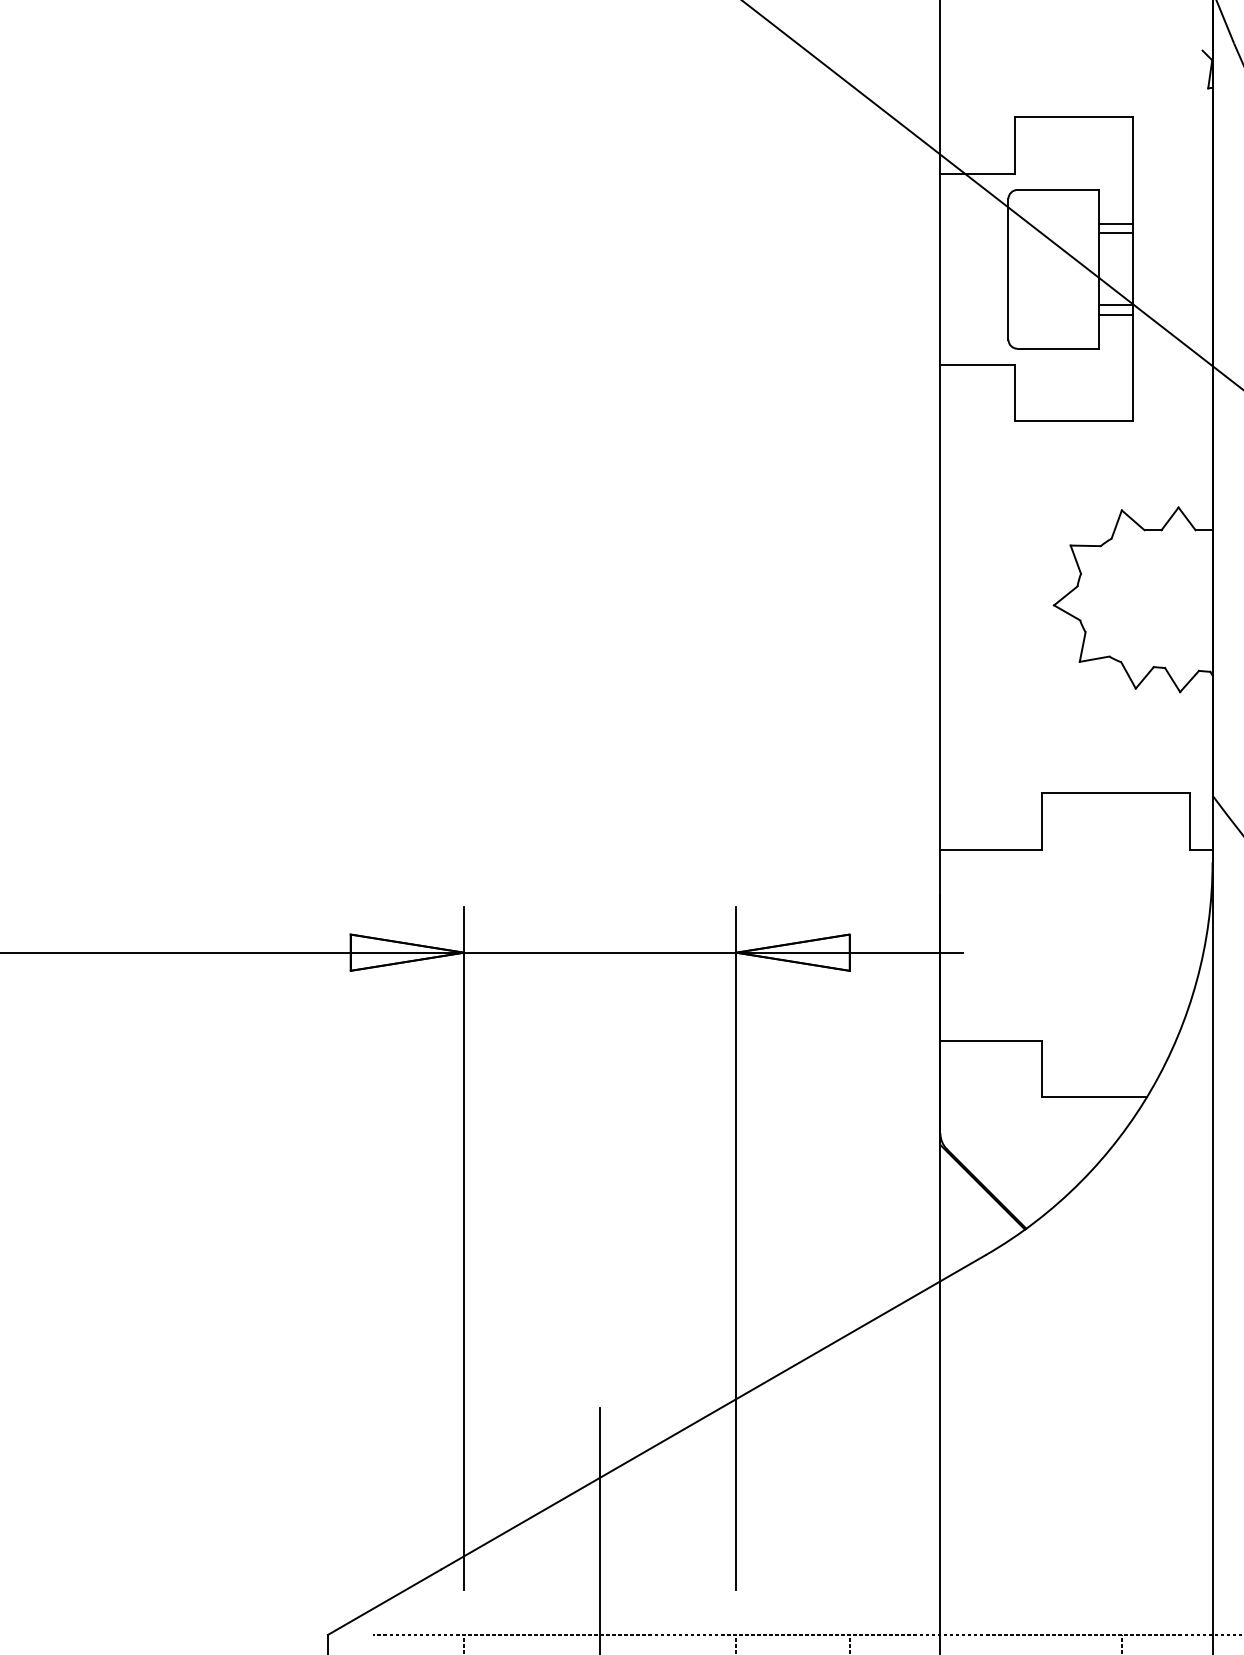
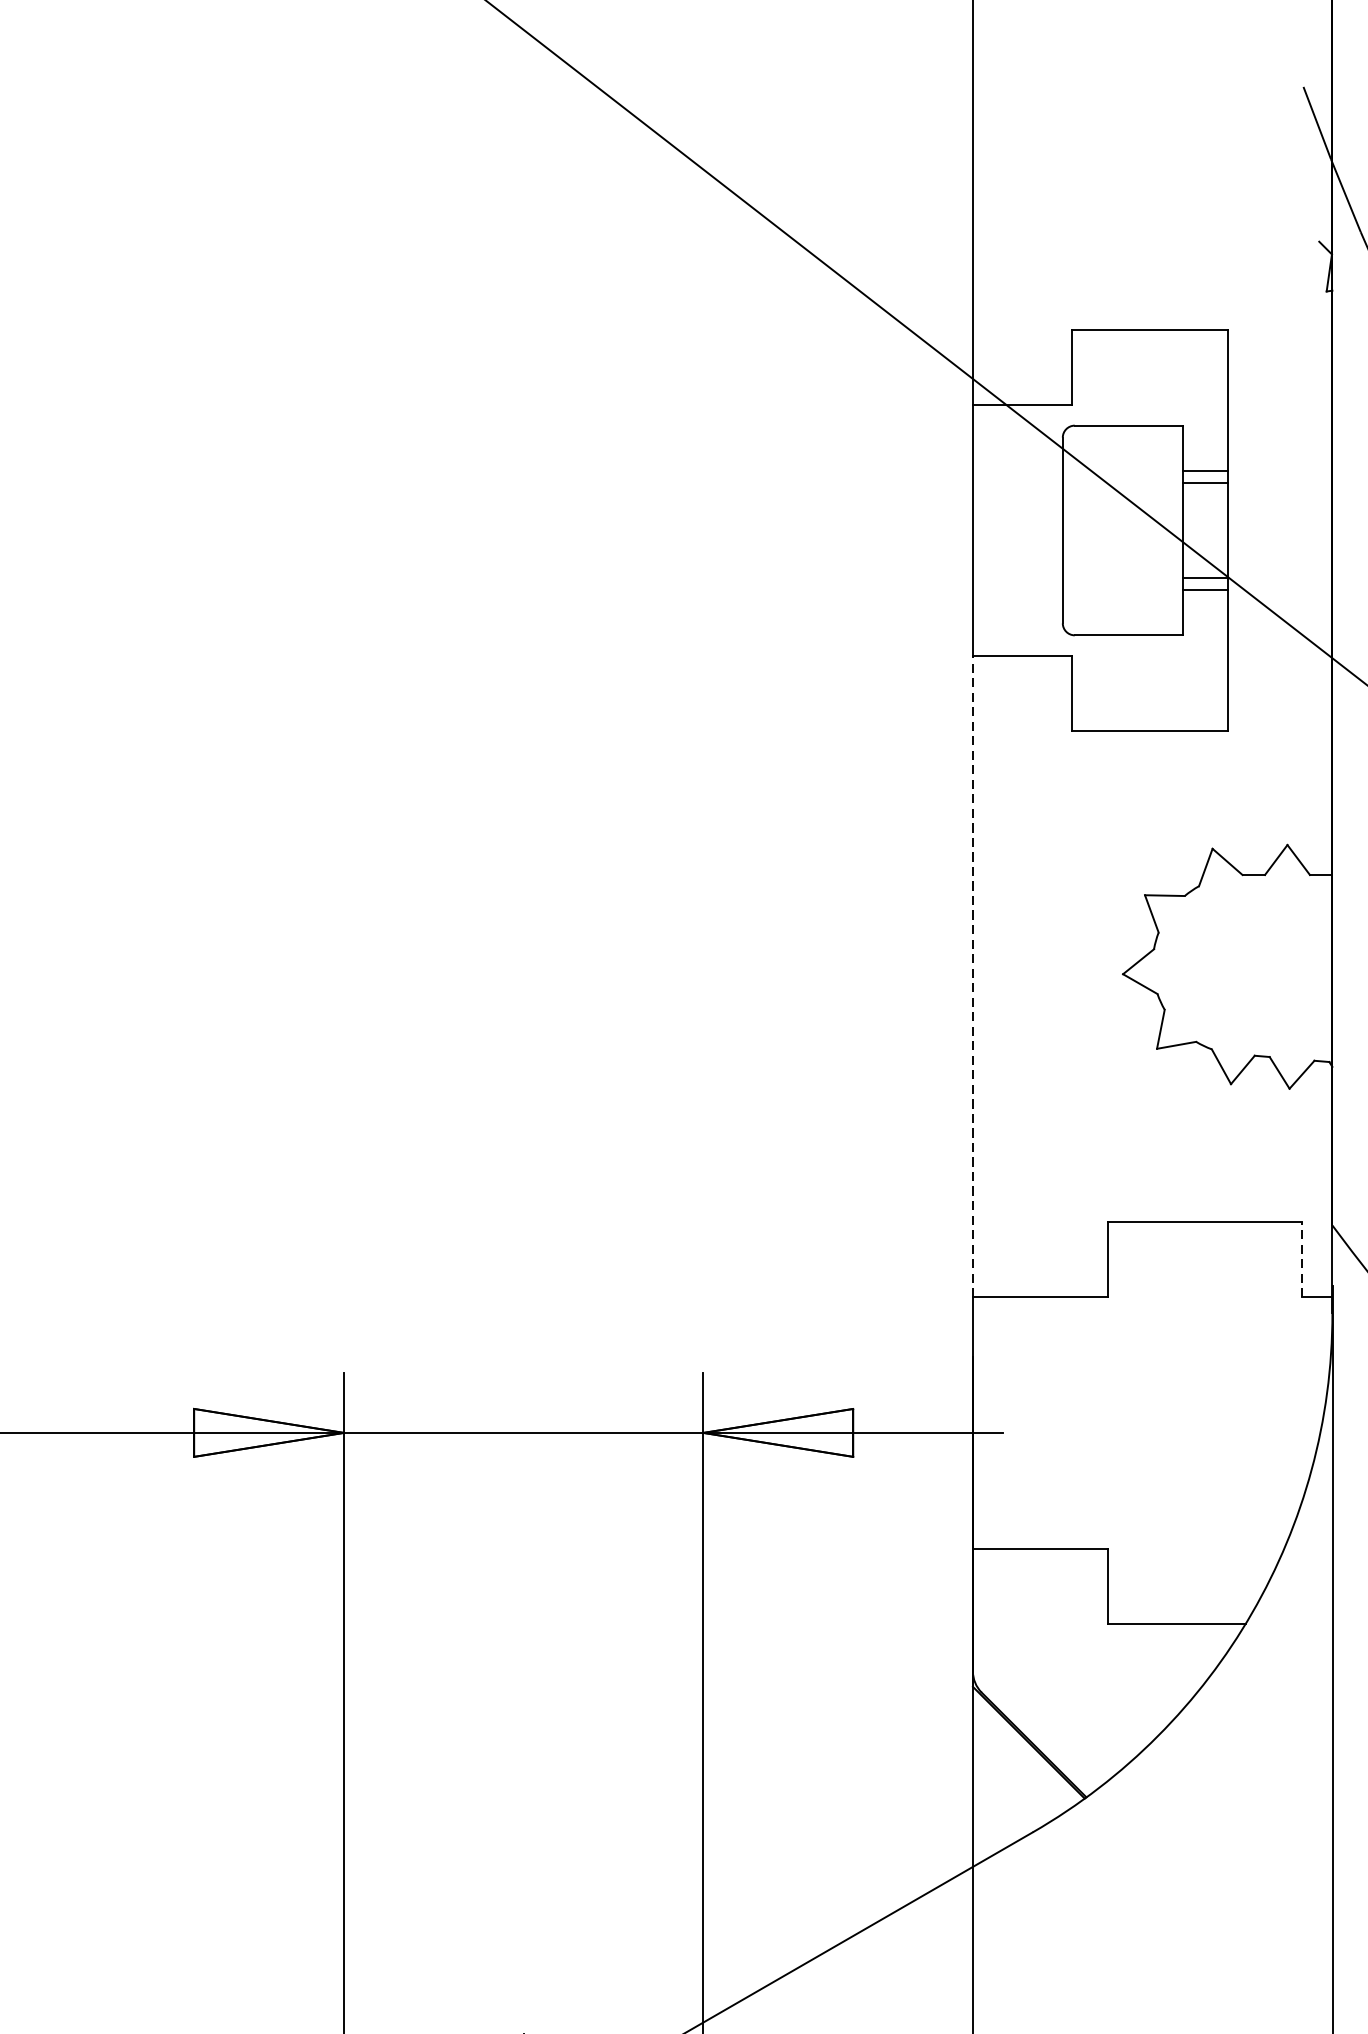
line: (940, 607) -> (973, 977), solid -> dashed
line: (1189, 821) -> (1301, 1259), solid -> dashed

